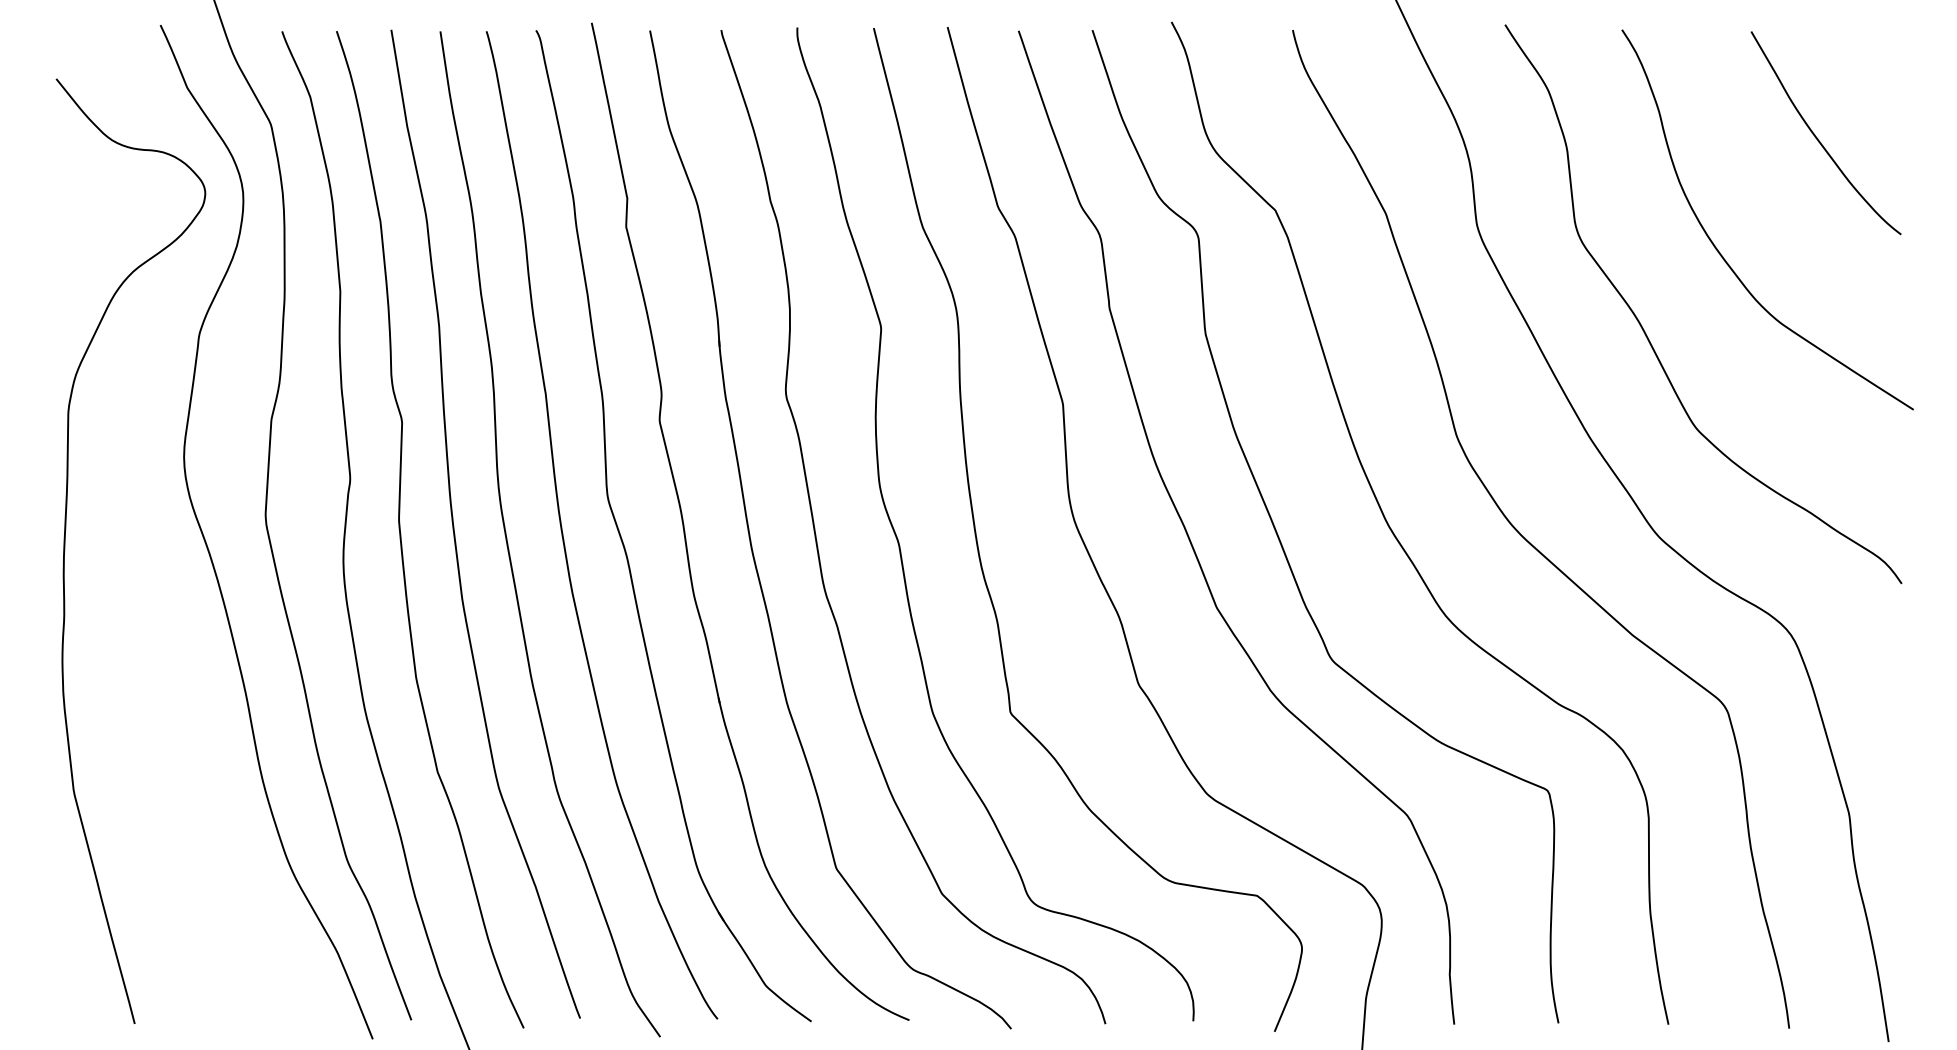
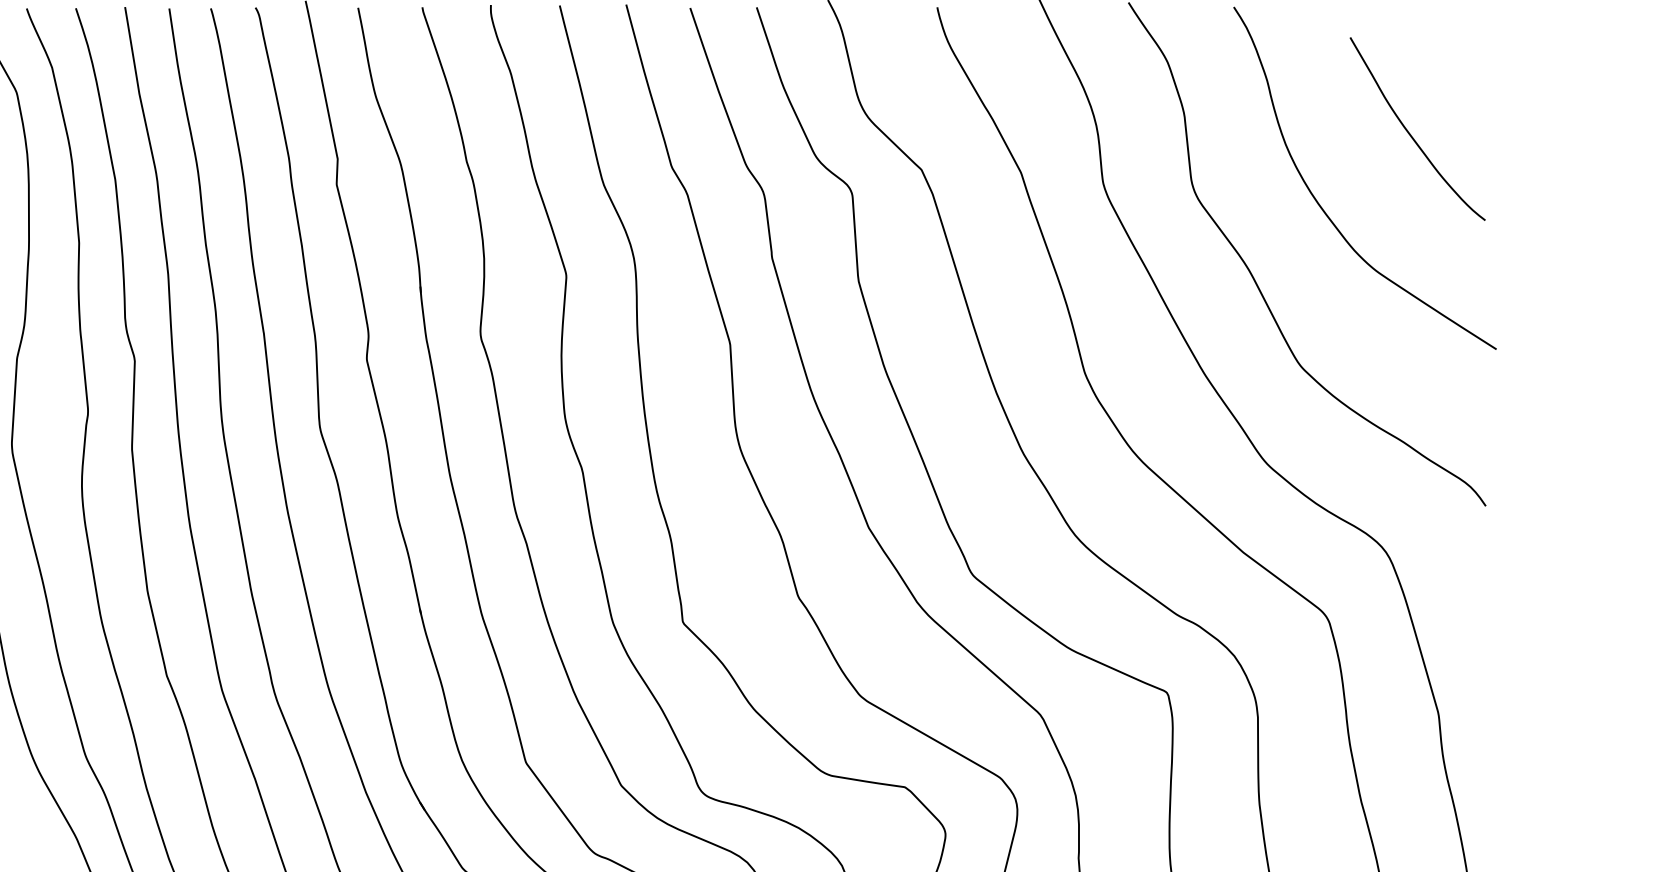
curve: (1818, 138) -> (1410, 133), moved

